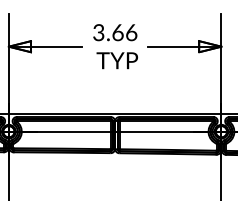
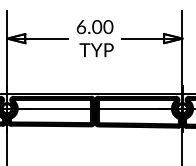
text: (115, 32) -> (95, 26), 3.66 -> 6.00

